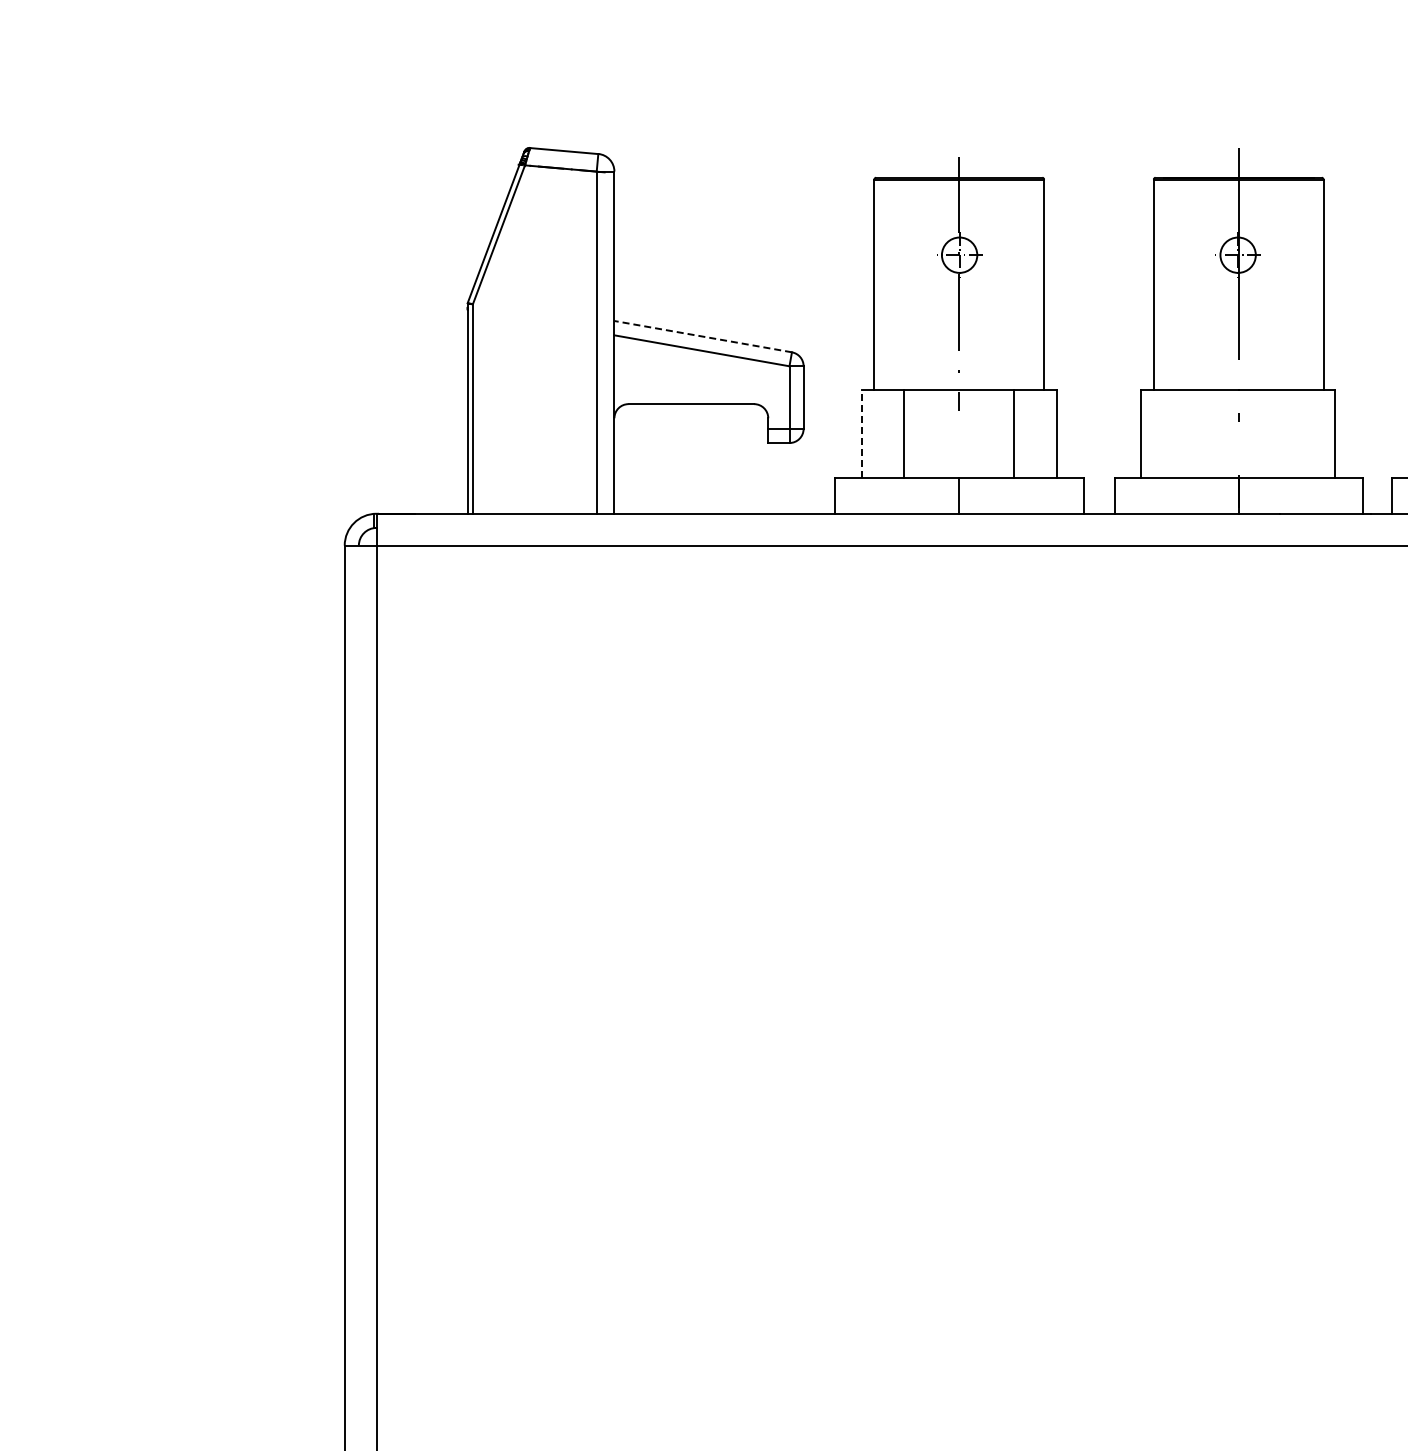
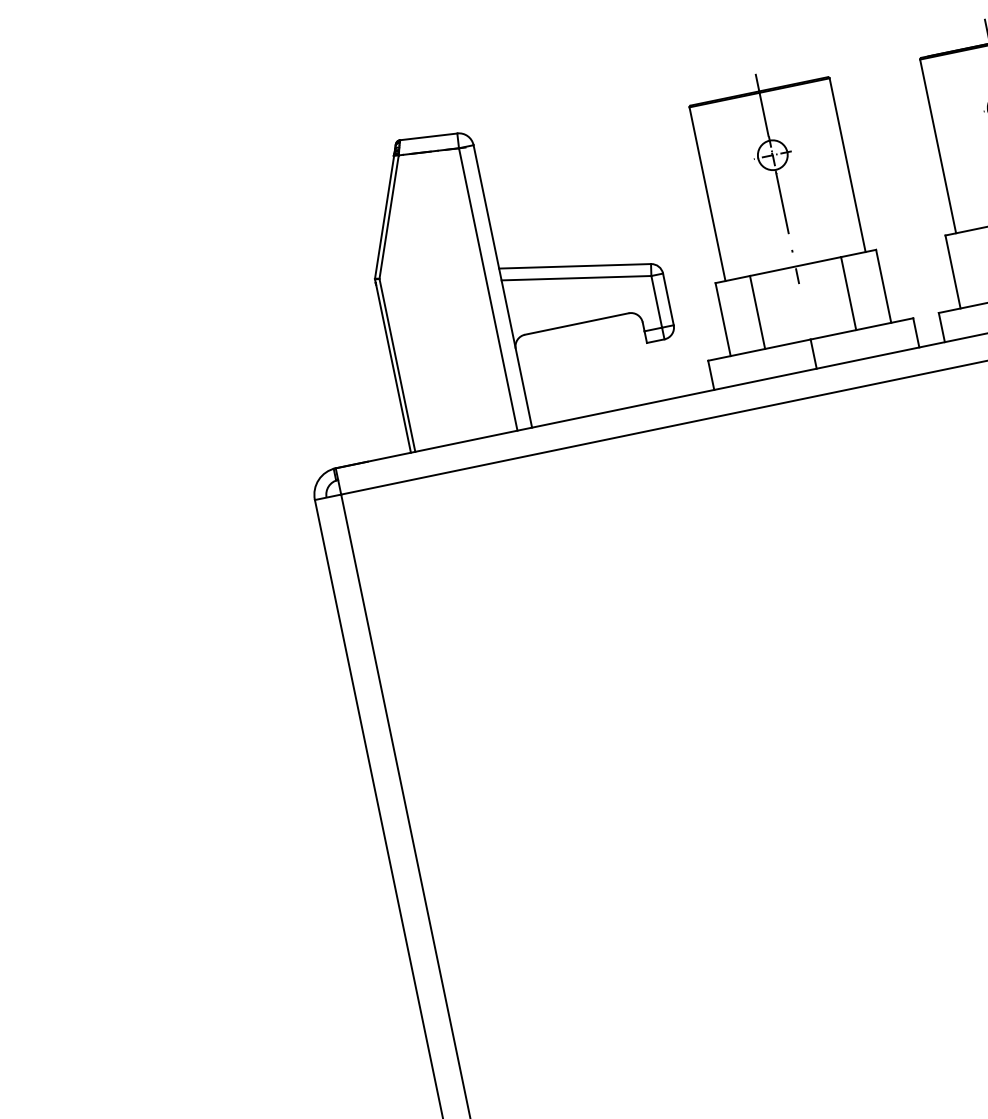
line: (702, 336) -> (574, 266), dashed -> solid
line: (862, 433) -> (723, 319), dashed -> solid

